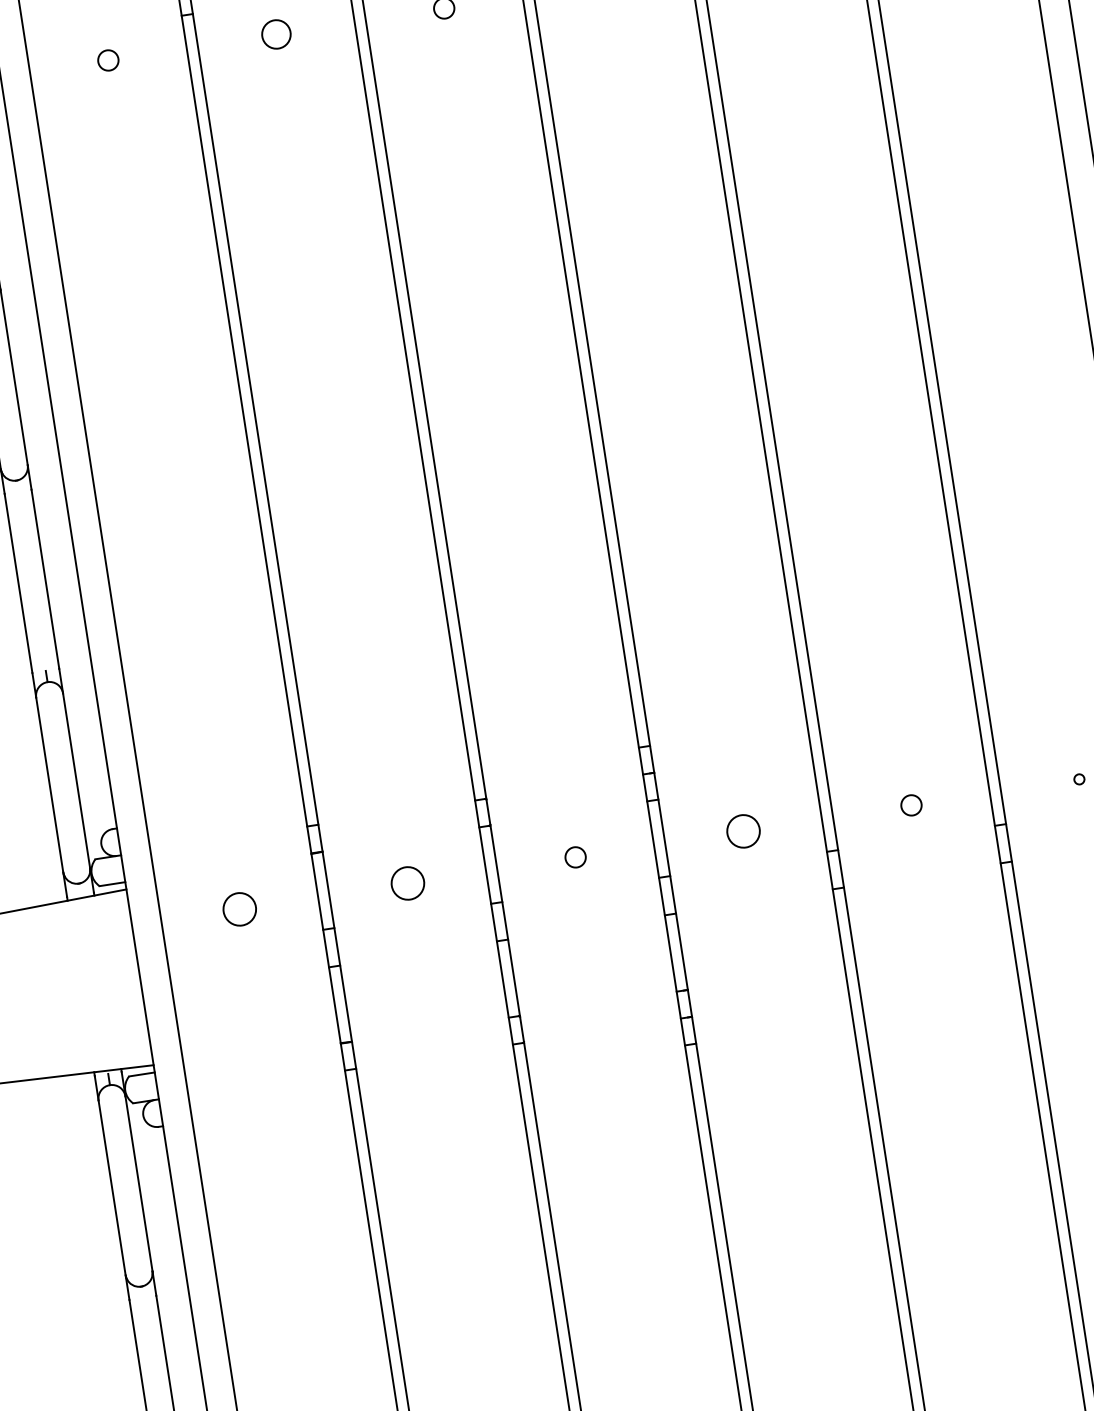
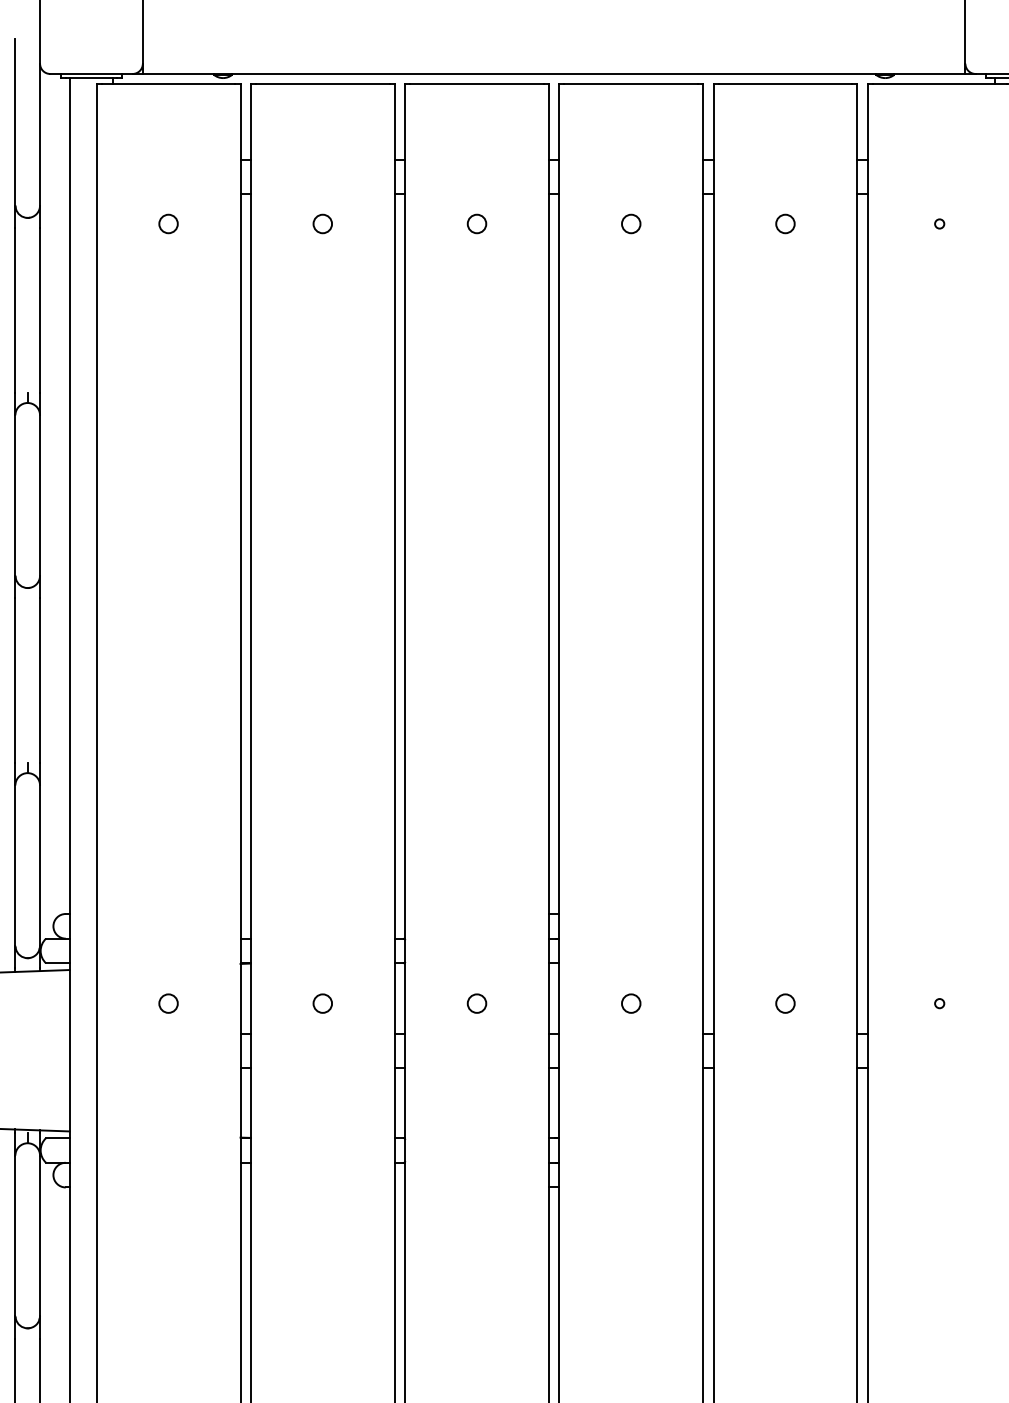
circle: (275, 33) -> (322, 223), size x0.71
circle: (742, 831) -> (630, 1003), size x0.62
circle: (407, 883) -> (322, 1003), size x0.62
circle: (239, 909) -> (168, 1003), size x0.62

